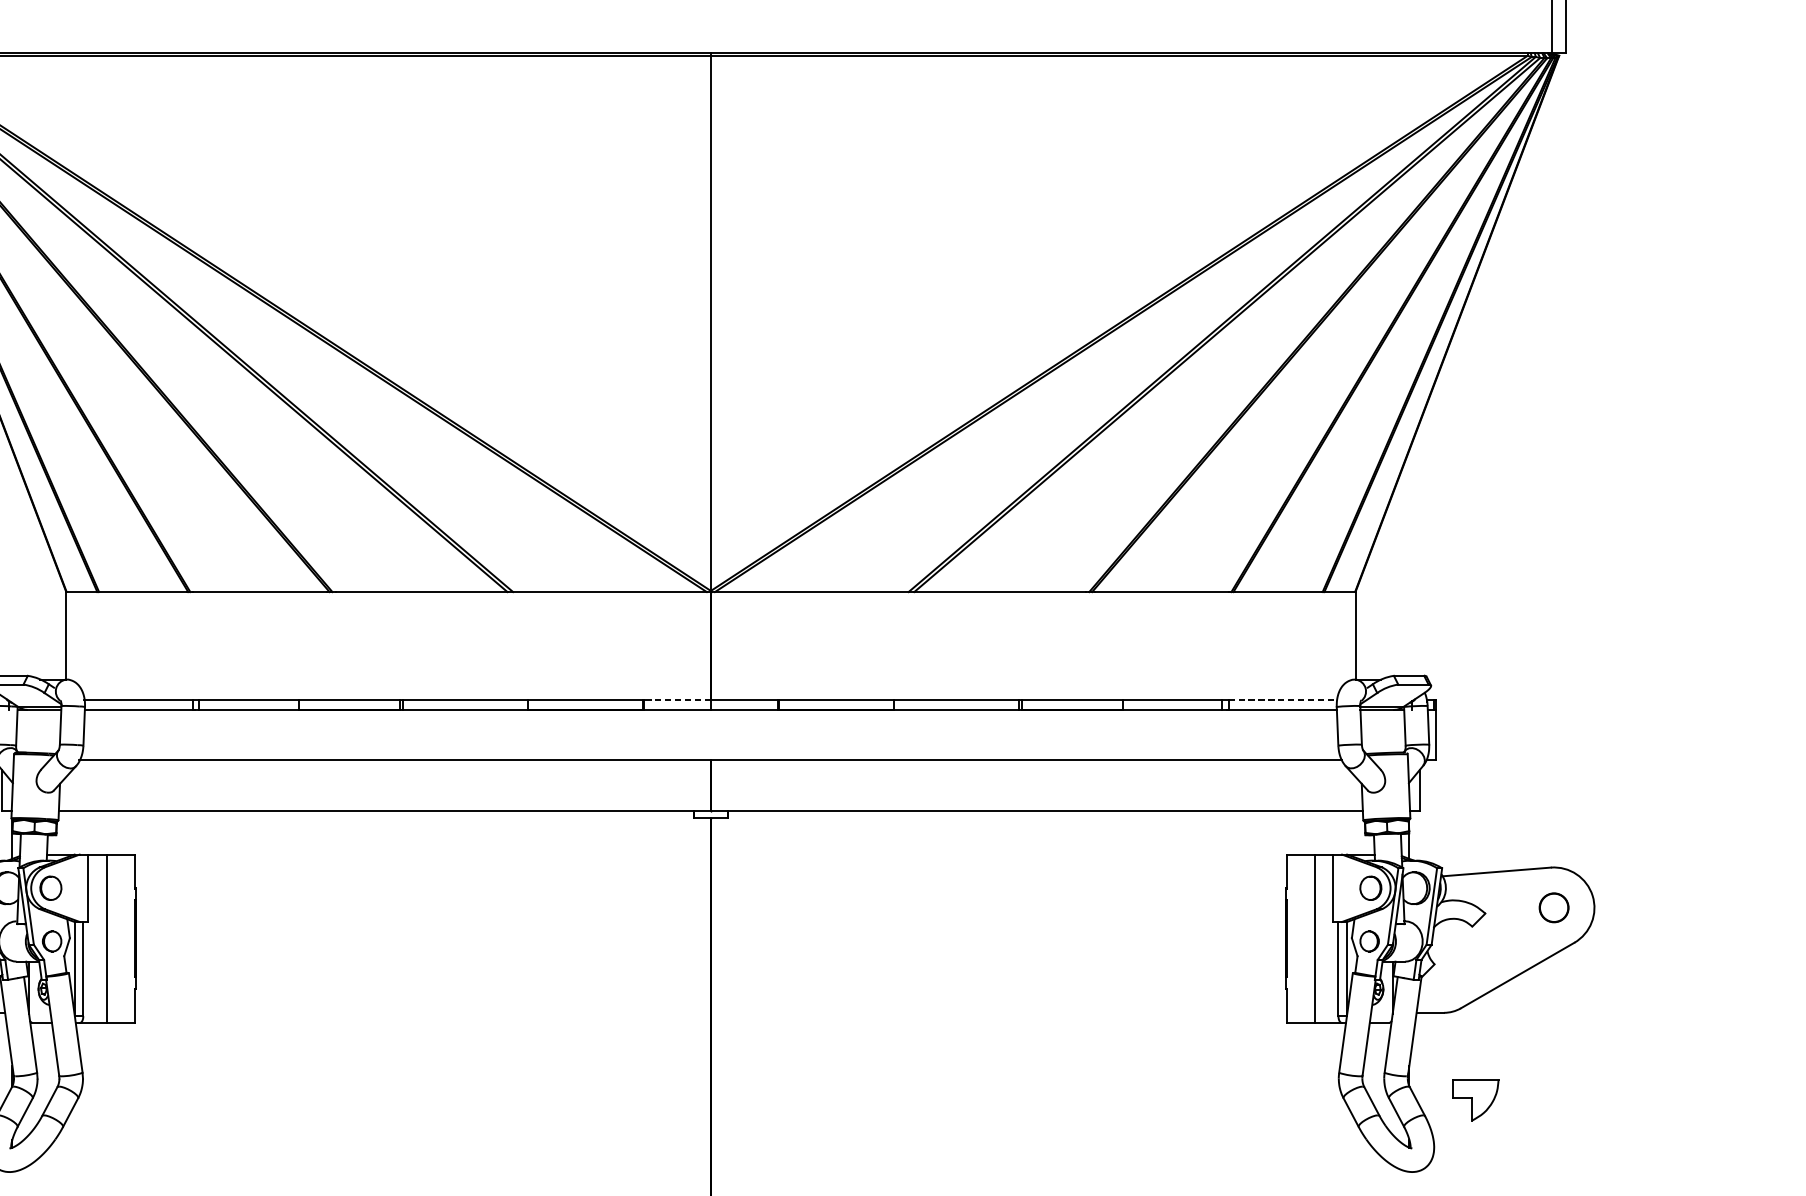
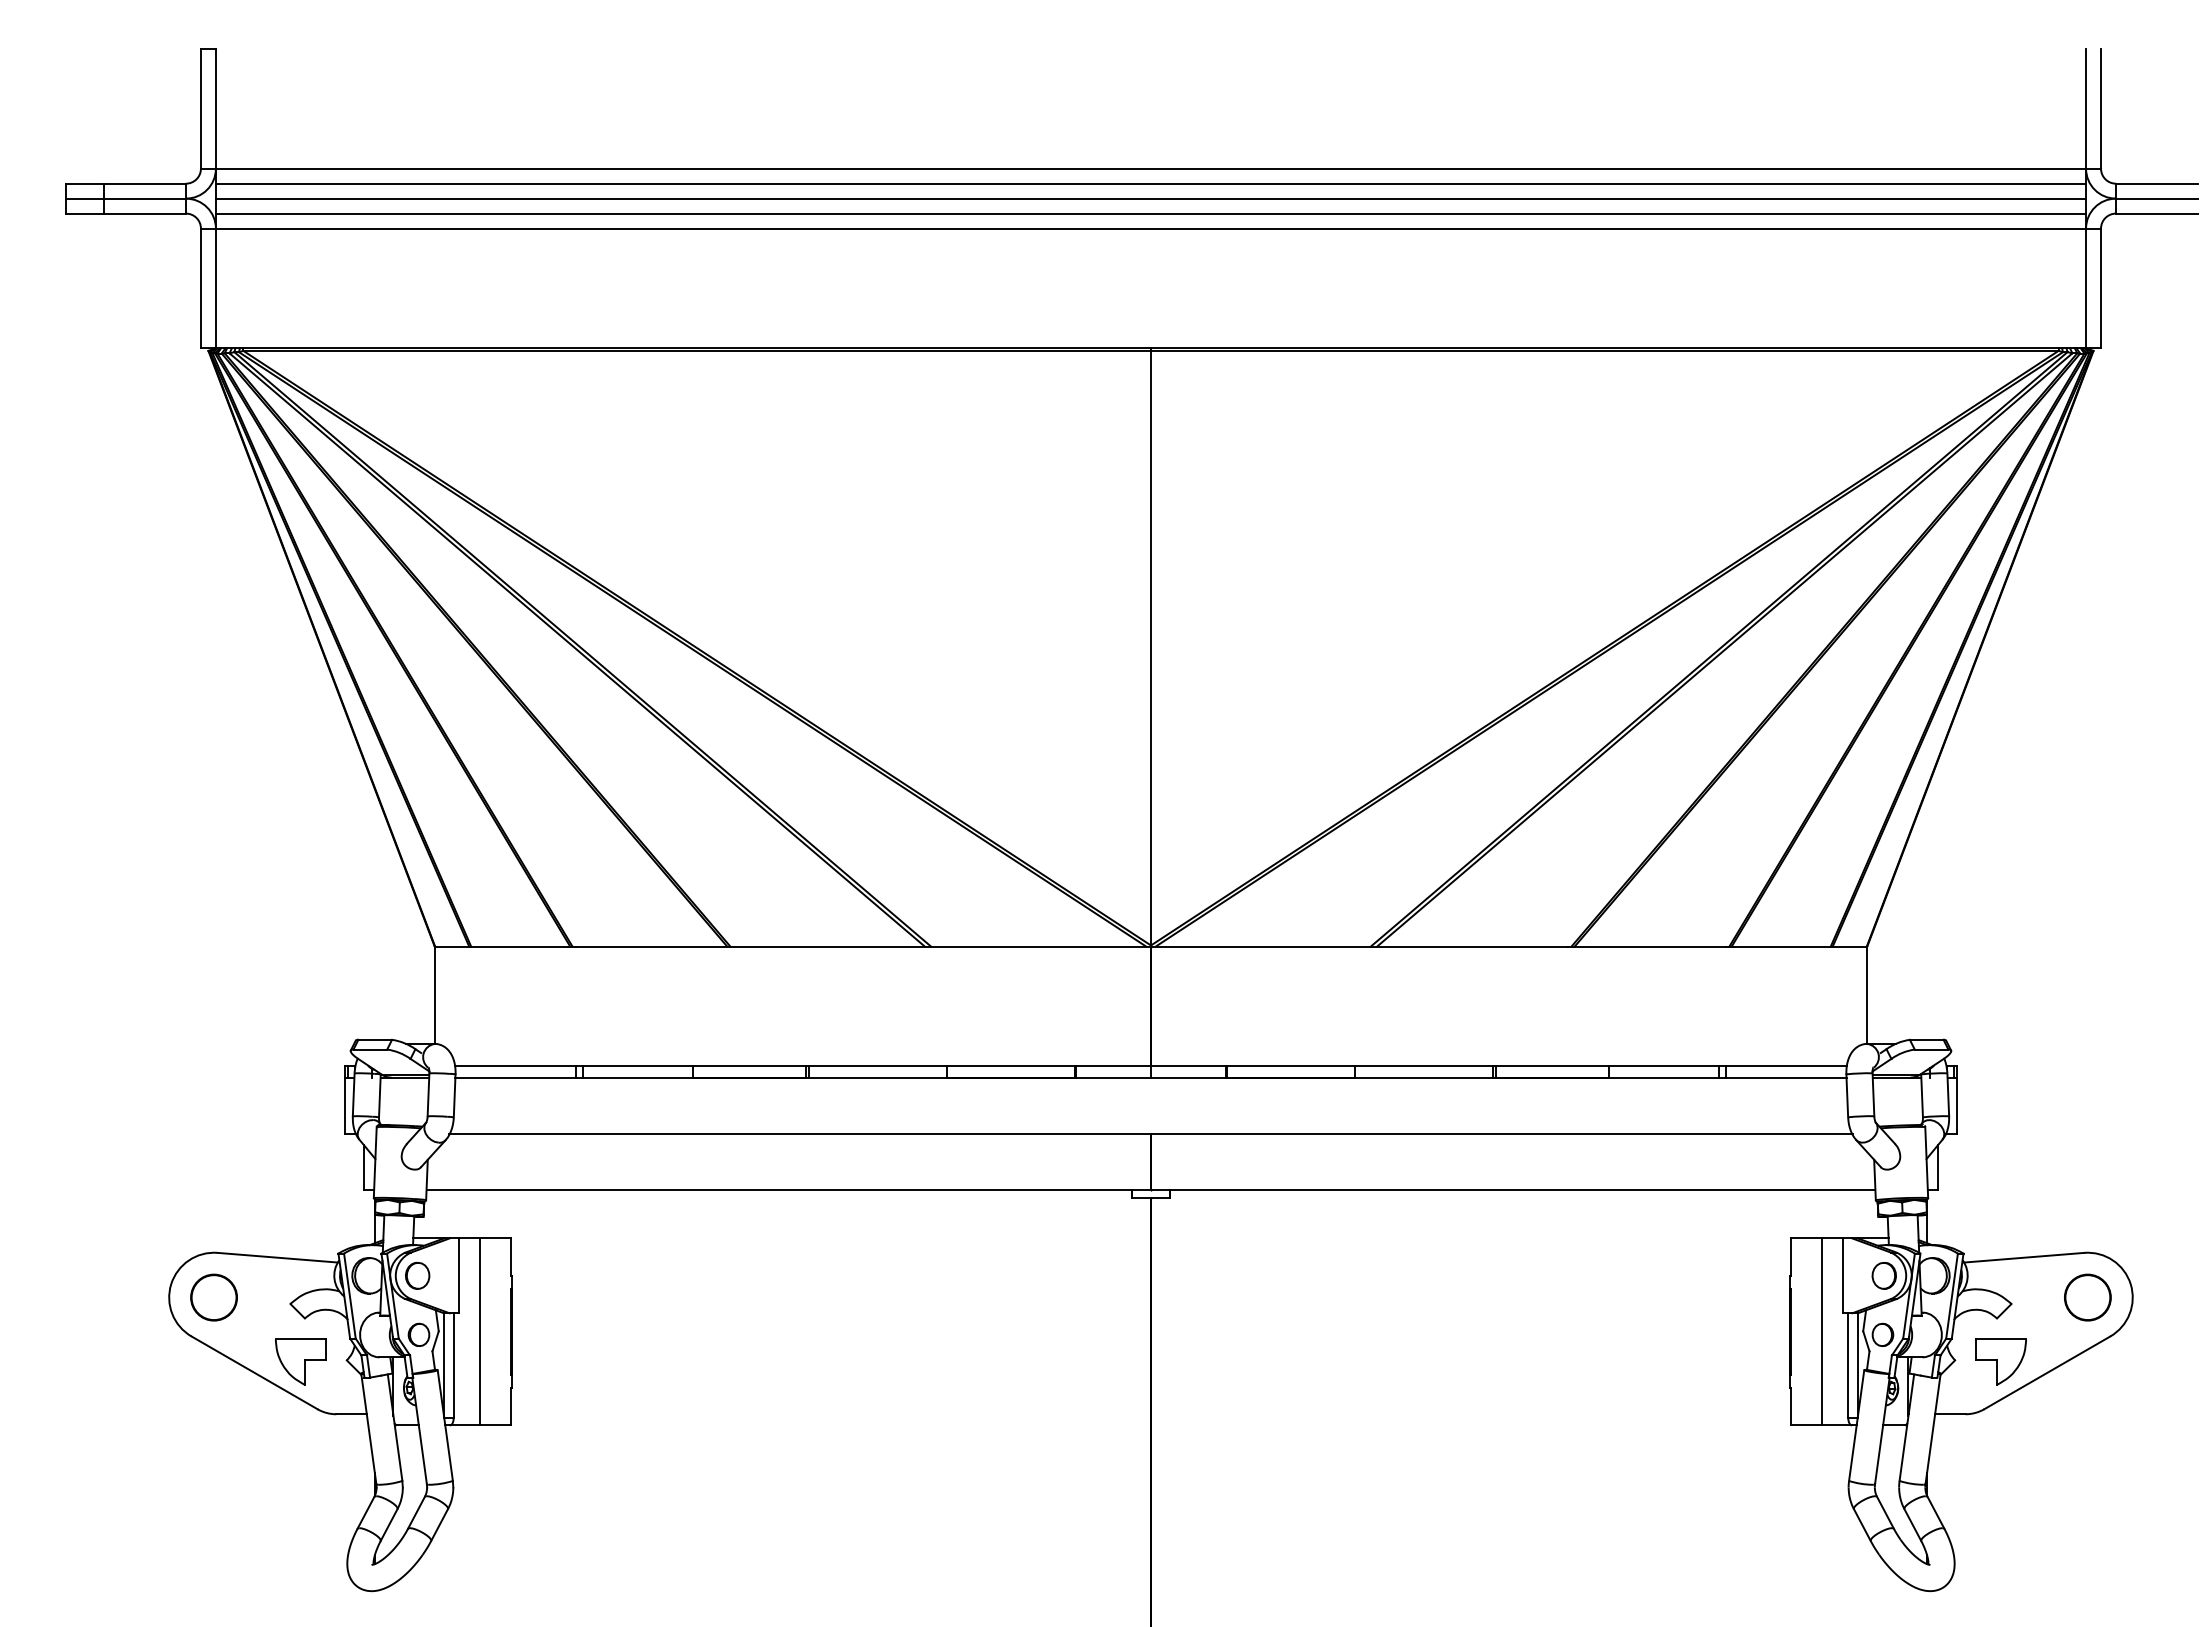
line: (677, 699) -> (1113, 1066), dashed -> solid
line: (1283, 699) -> (1787, 1066), dashed -> solid
circle: (1553, 907) -> (2087, 1297), size x1.43
part: (1475, 1099) -> (2000, 1361), moved

